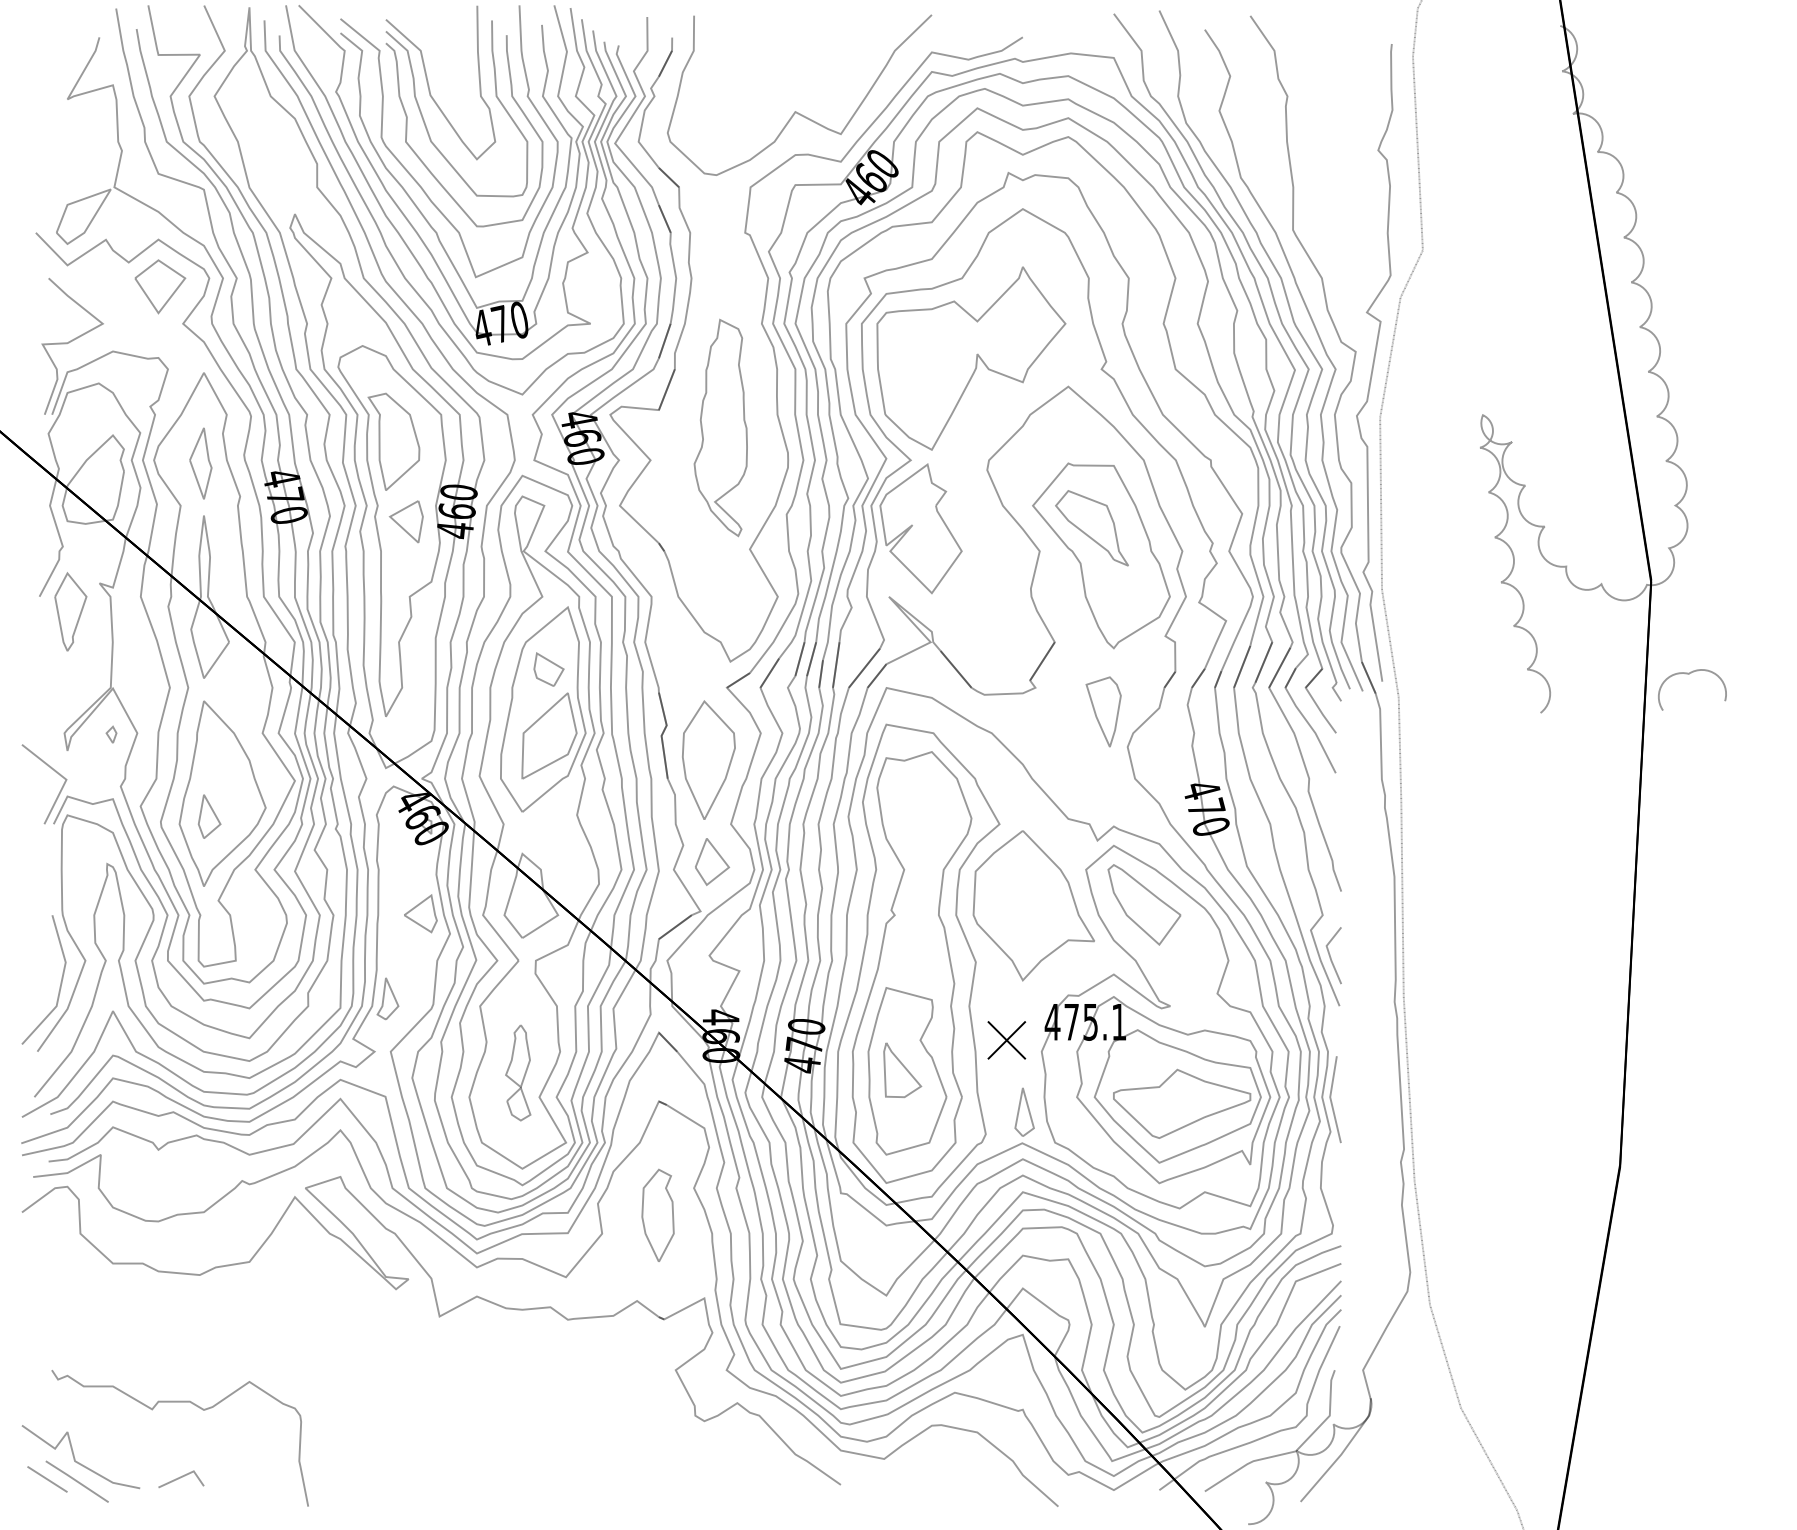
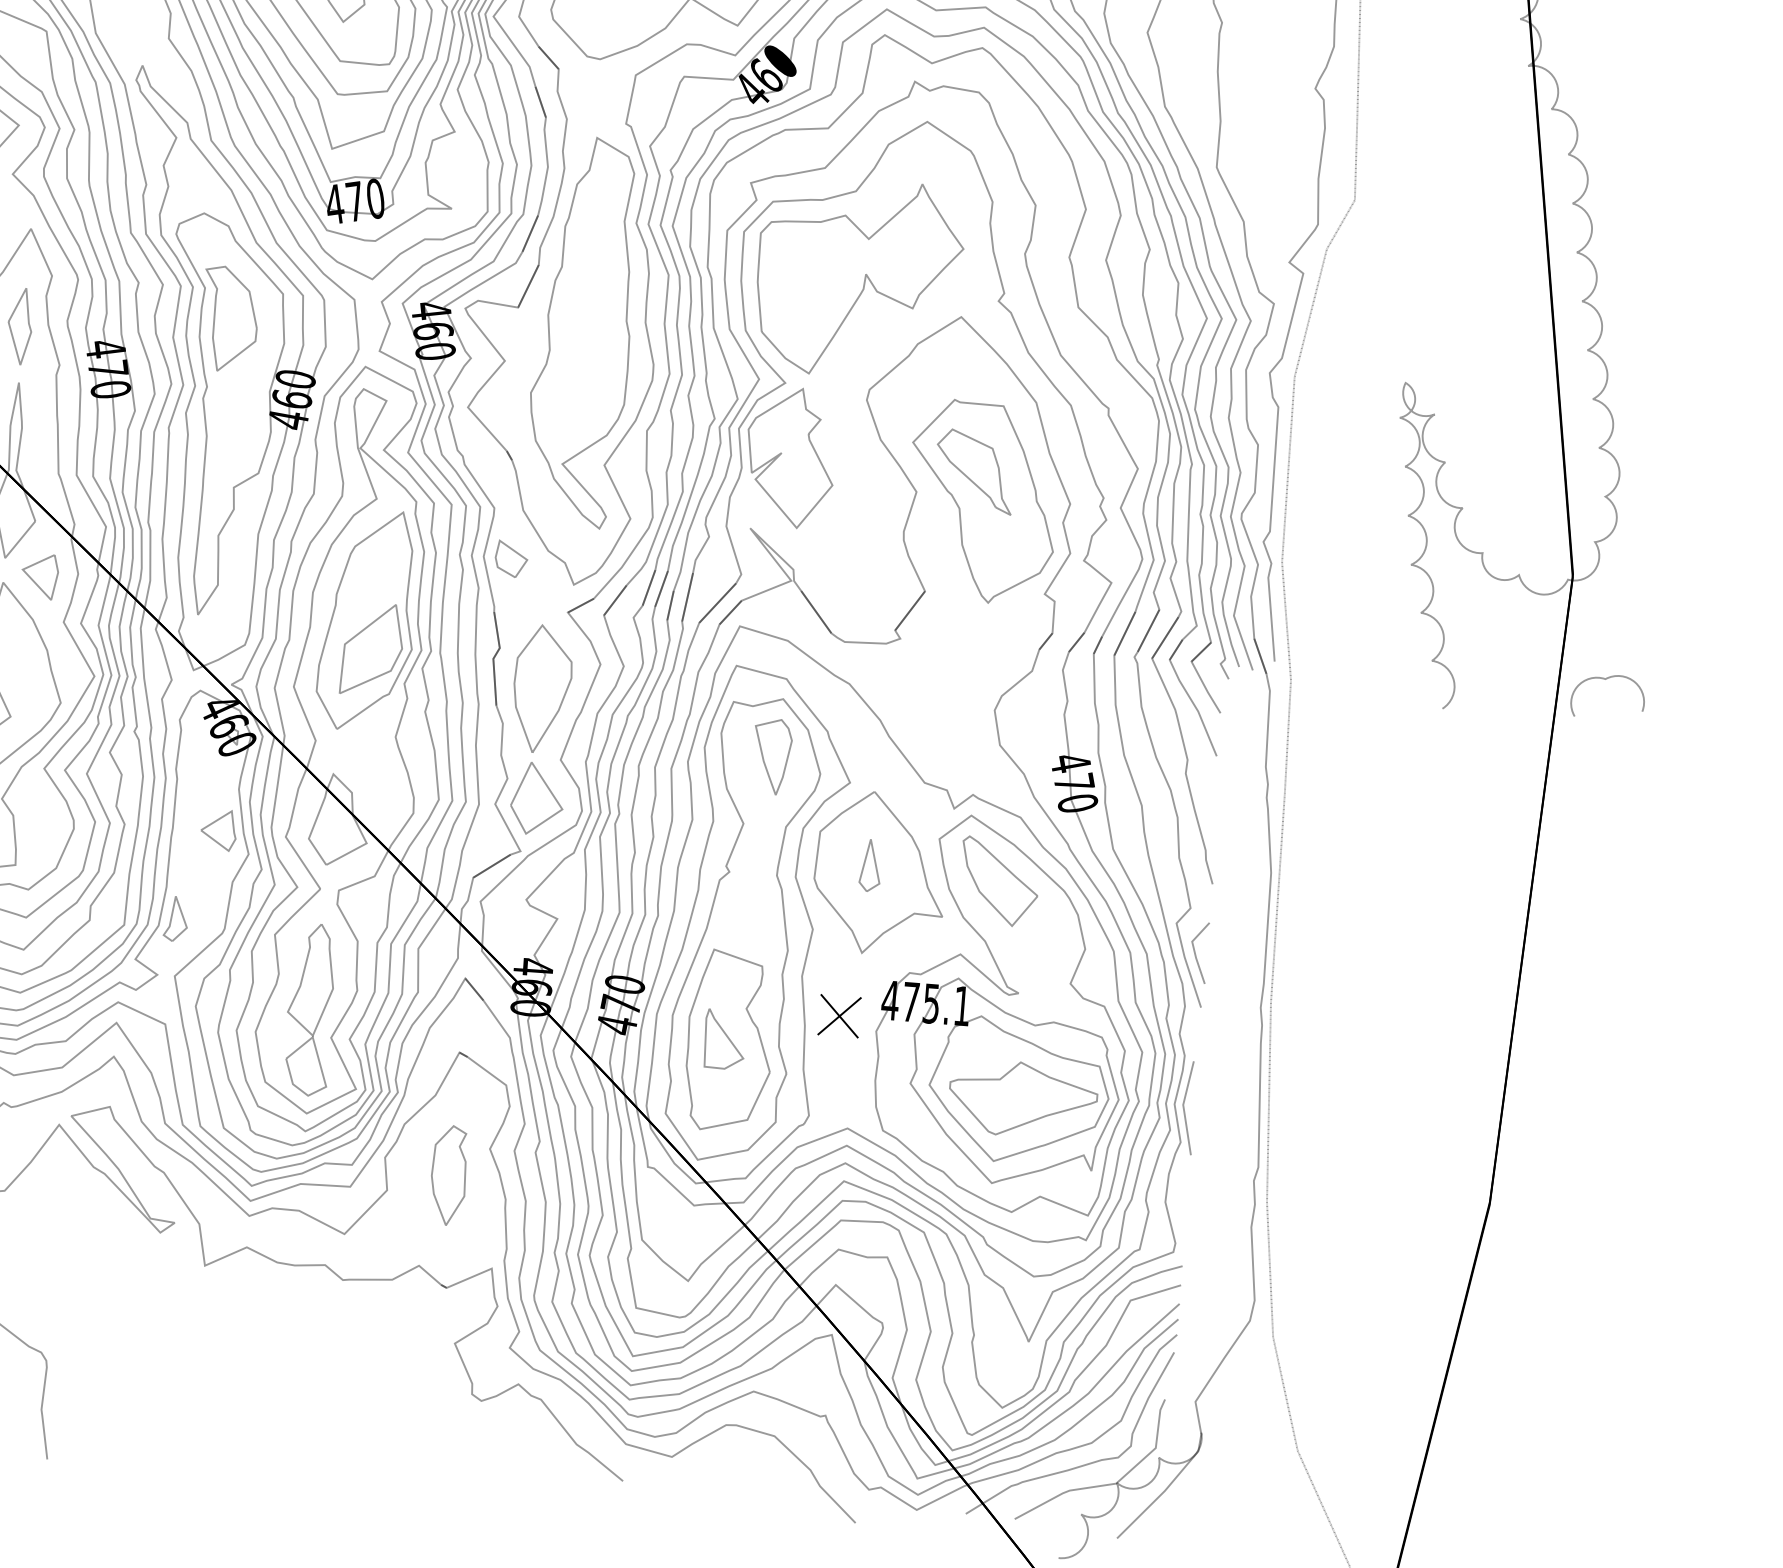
part: (720, 427) -> (583, 331), size x1.67
part: (406, 521) -> (40, 576), moved
part: (548, 669) -> (510, 558), moved
part: (1103, 711) -> (771, 756), moved
part: (712, 861) -> (537, 798), size x1.43
part: (518, 1072) -> (310, 1009), size x1.67
part: (1024, 1112) -> (870, 865), moved

